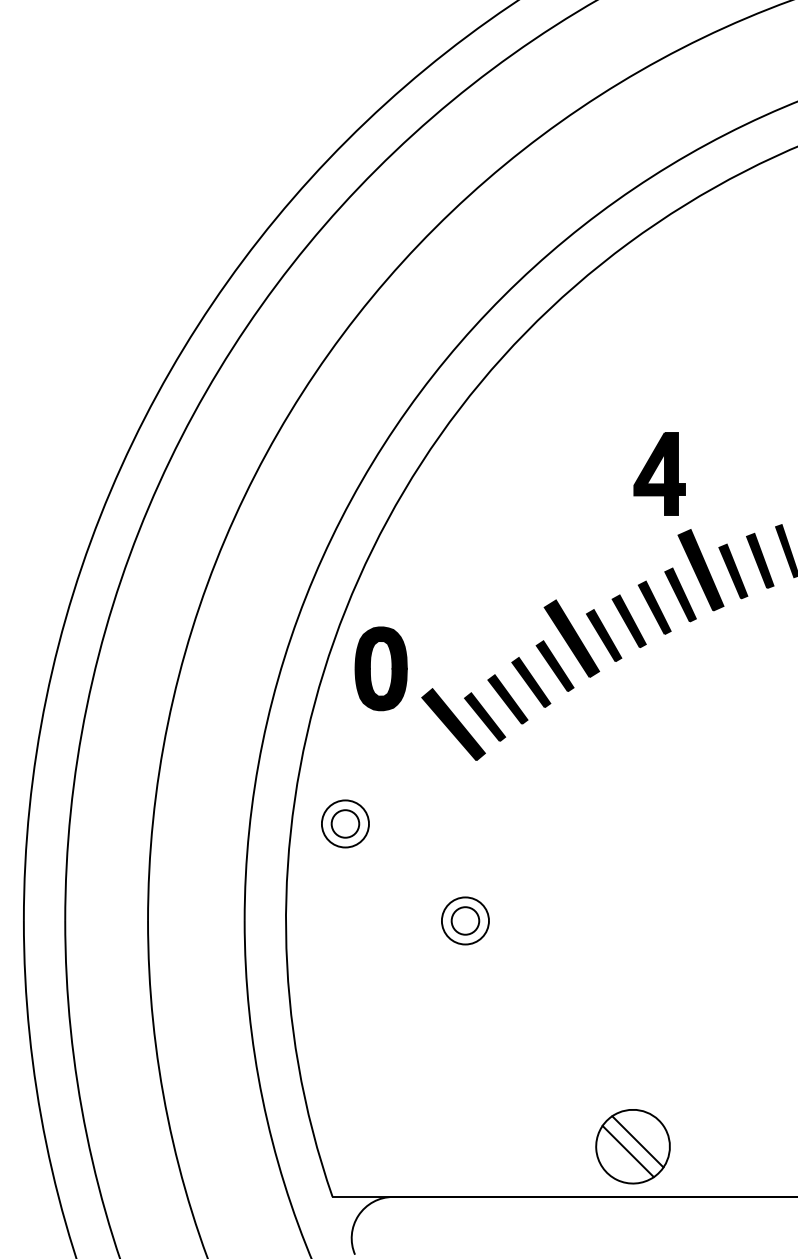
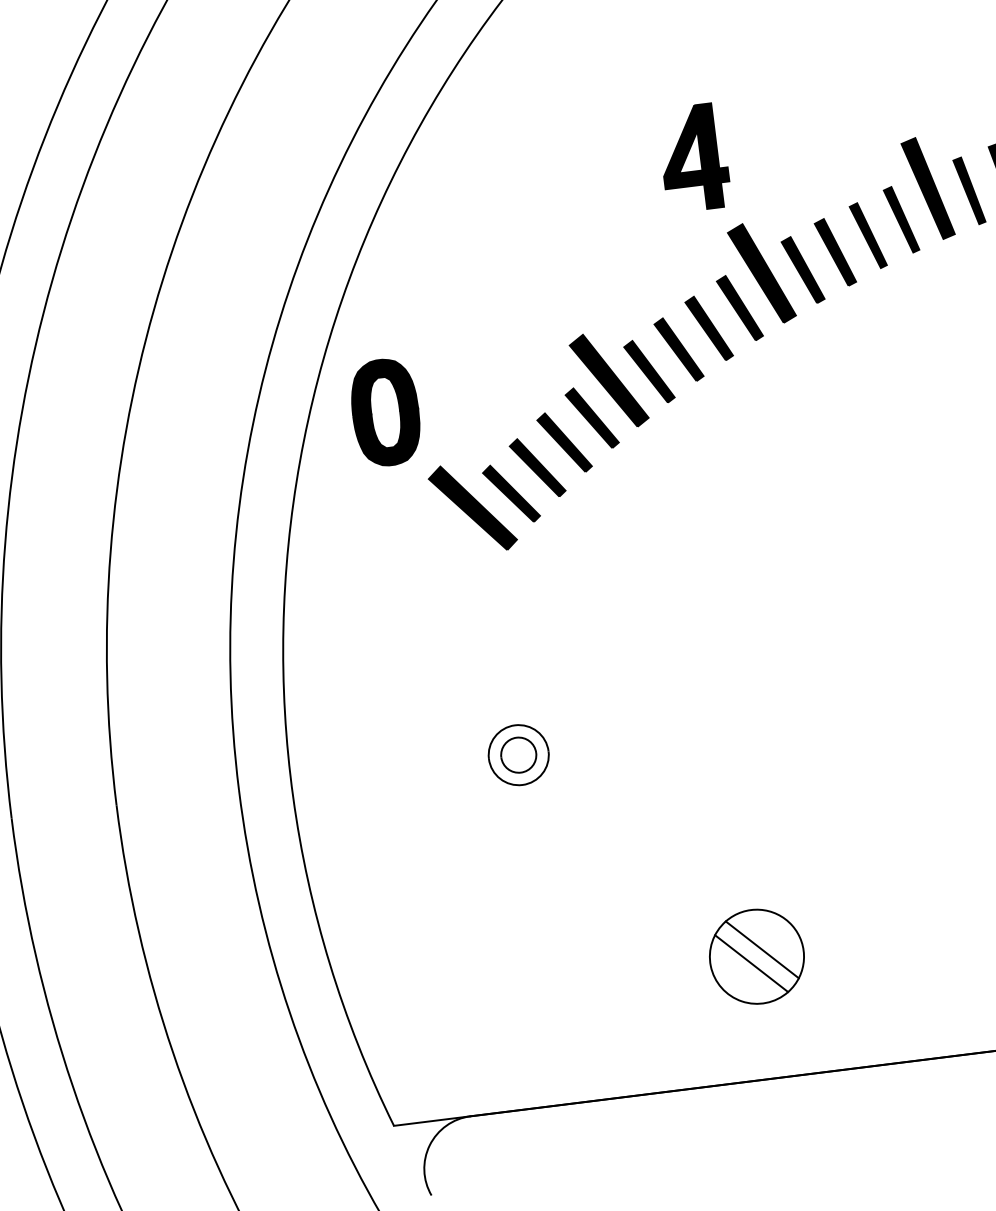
part: (380, 668) -> (384, 412), moved
part: (345, 823) -> (351, 650), removed
part: (632, 1146) -> (756, 956), moved

